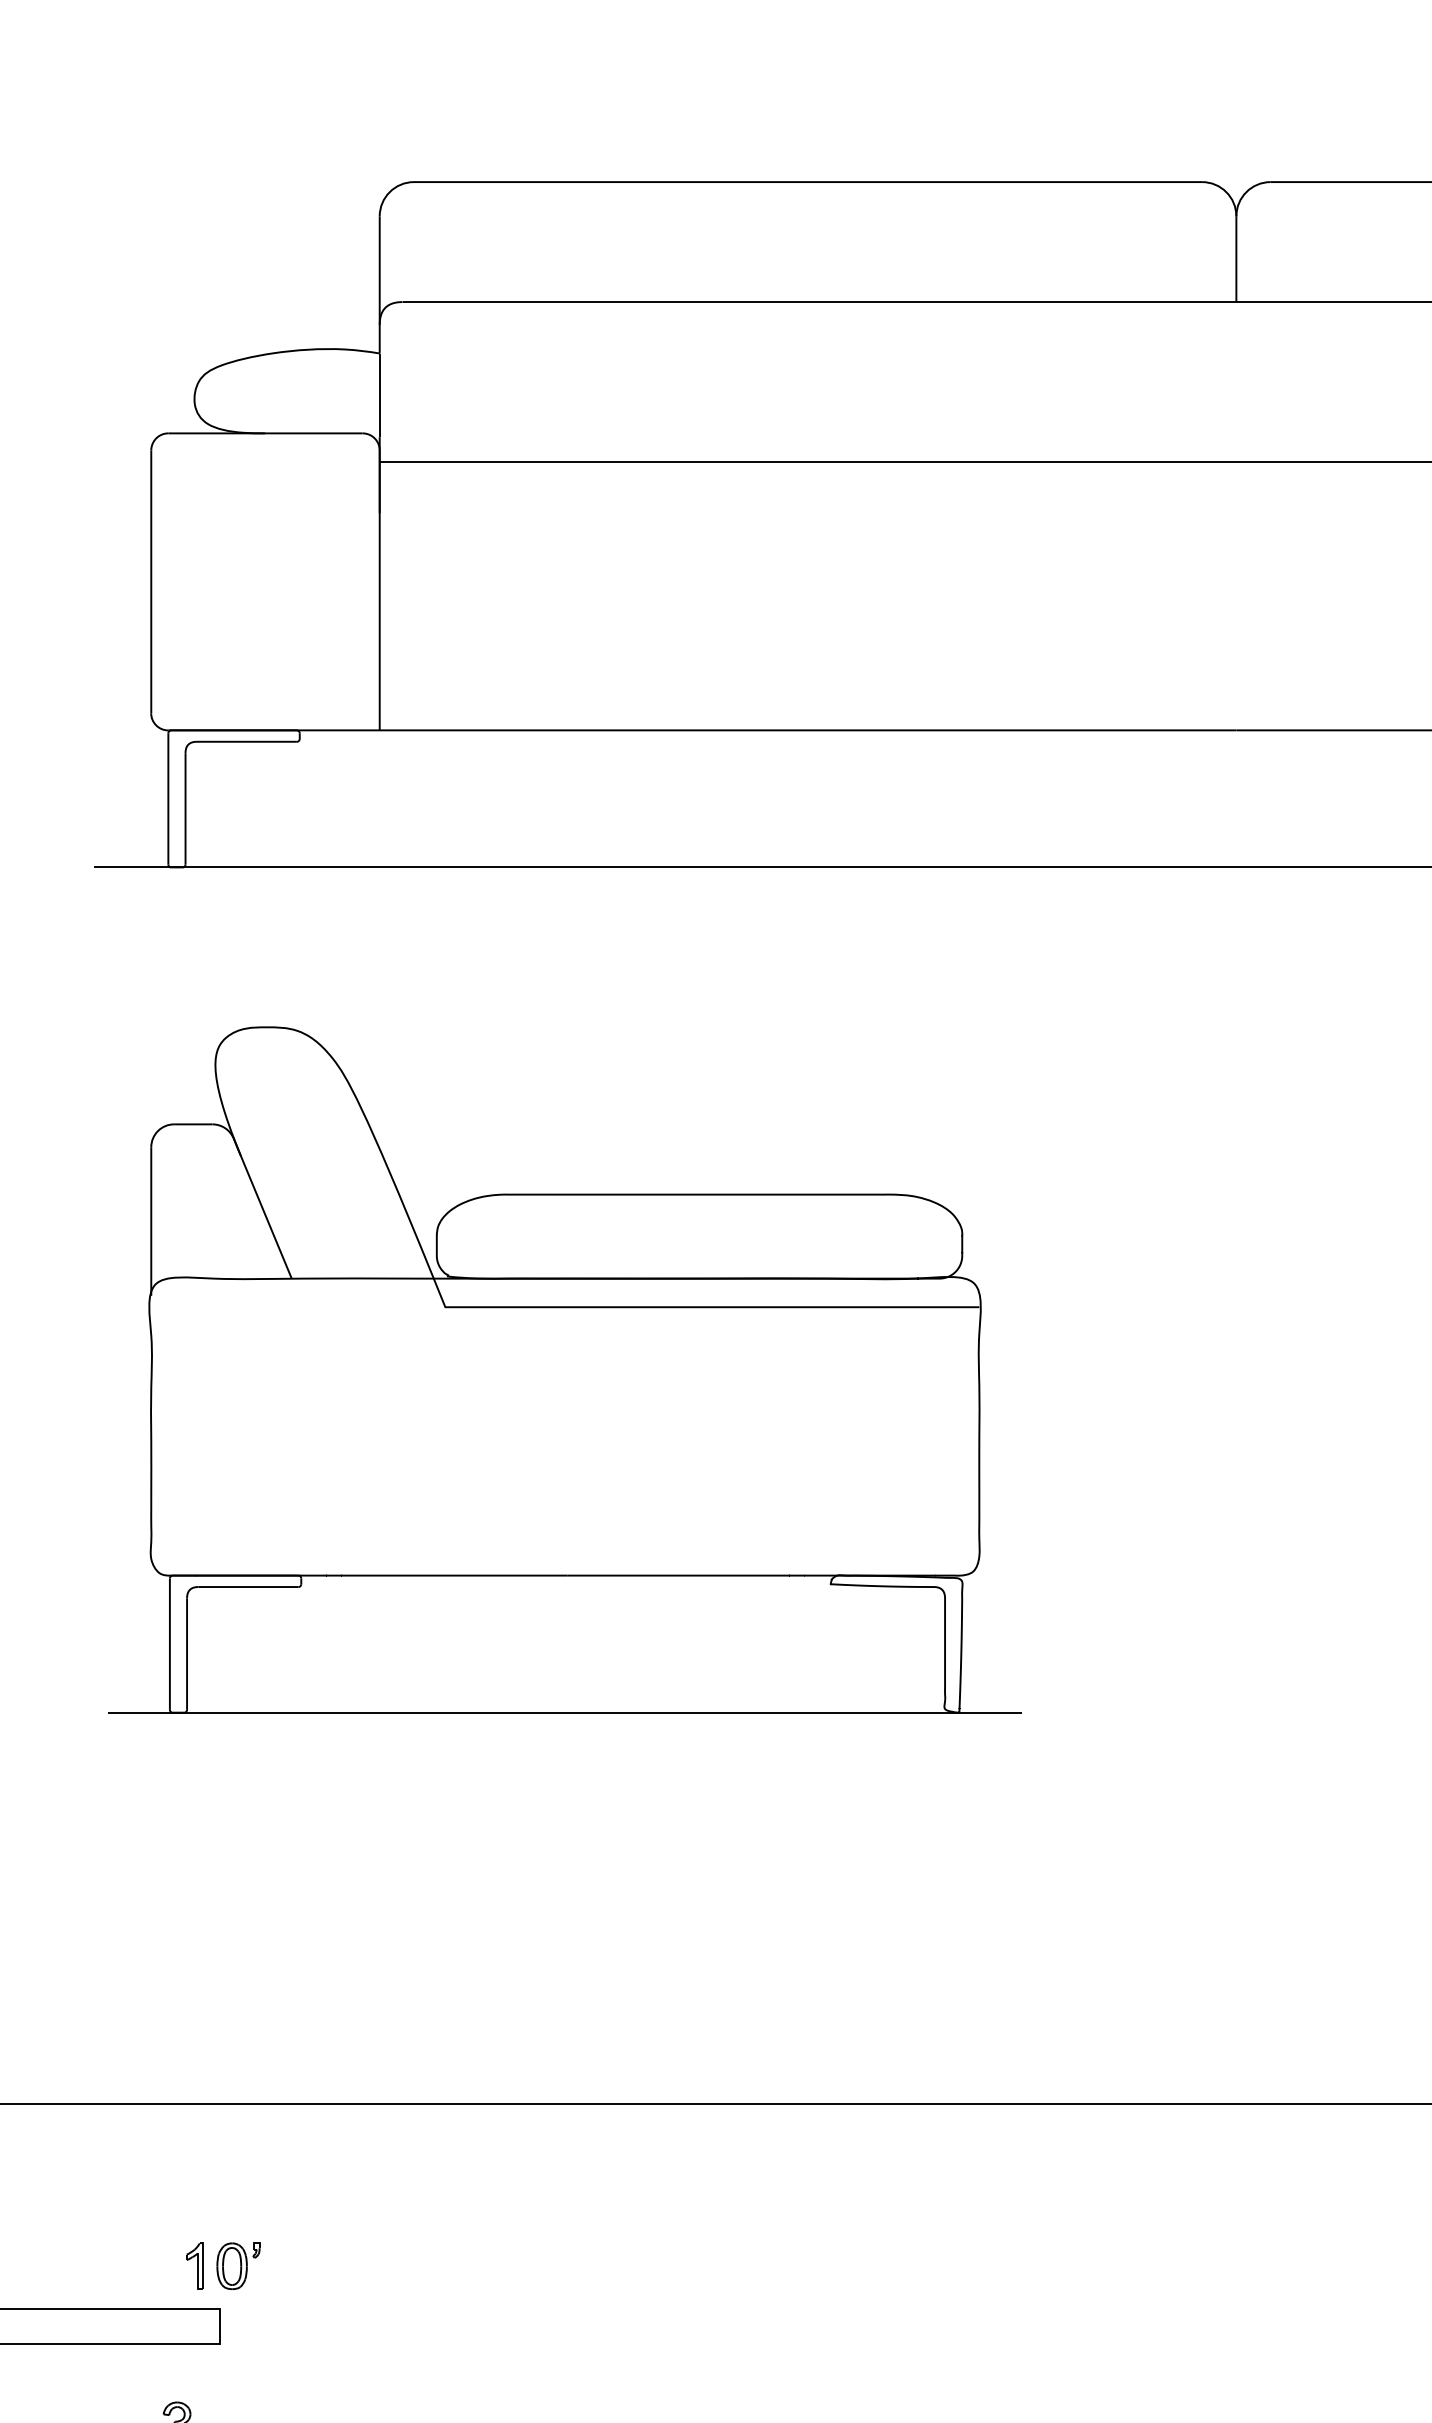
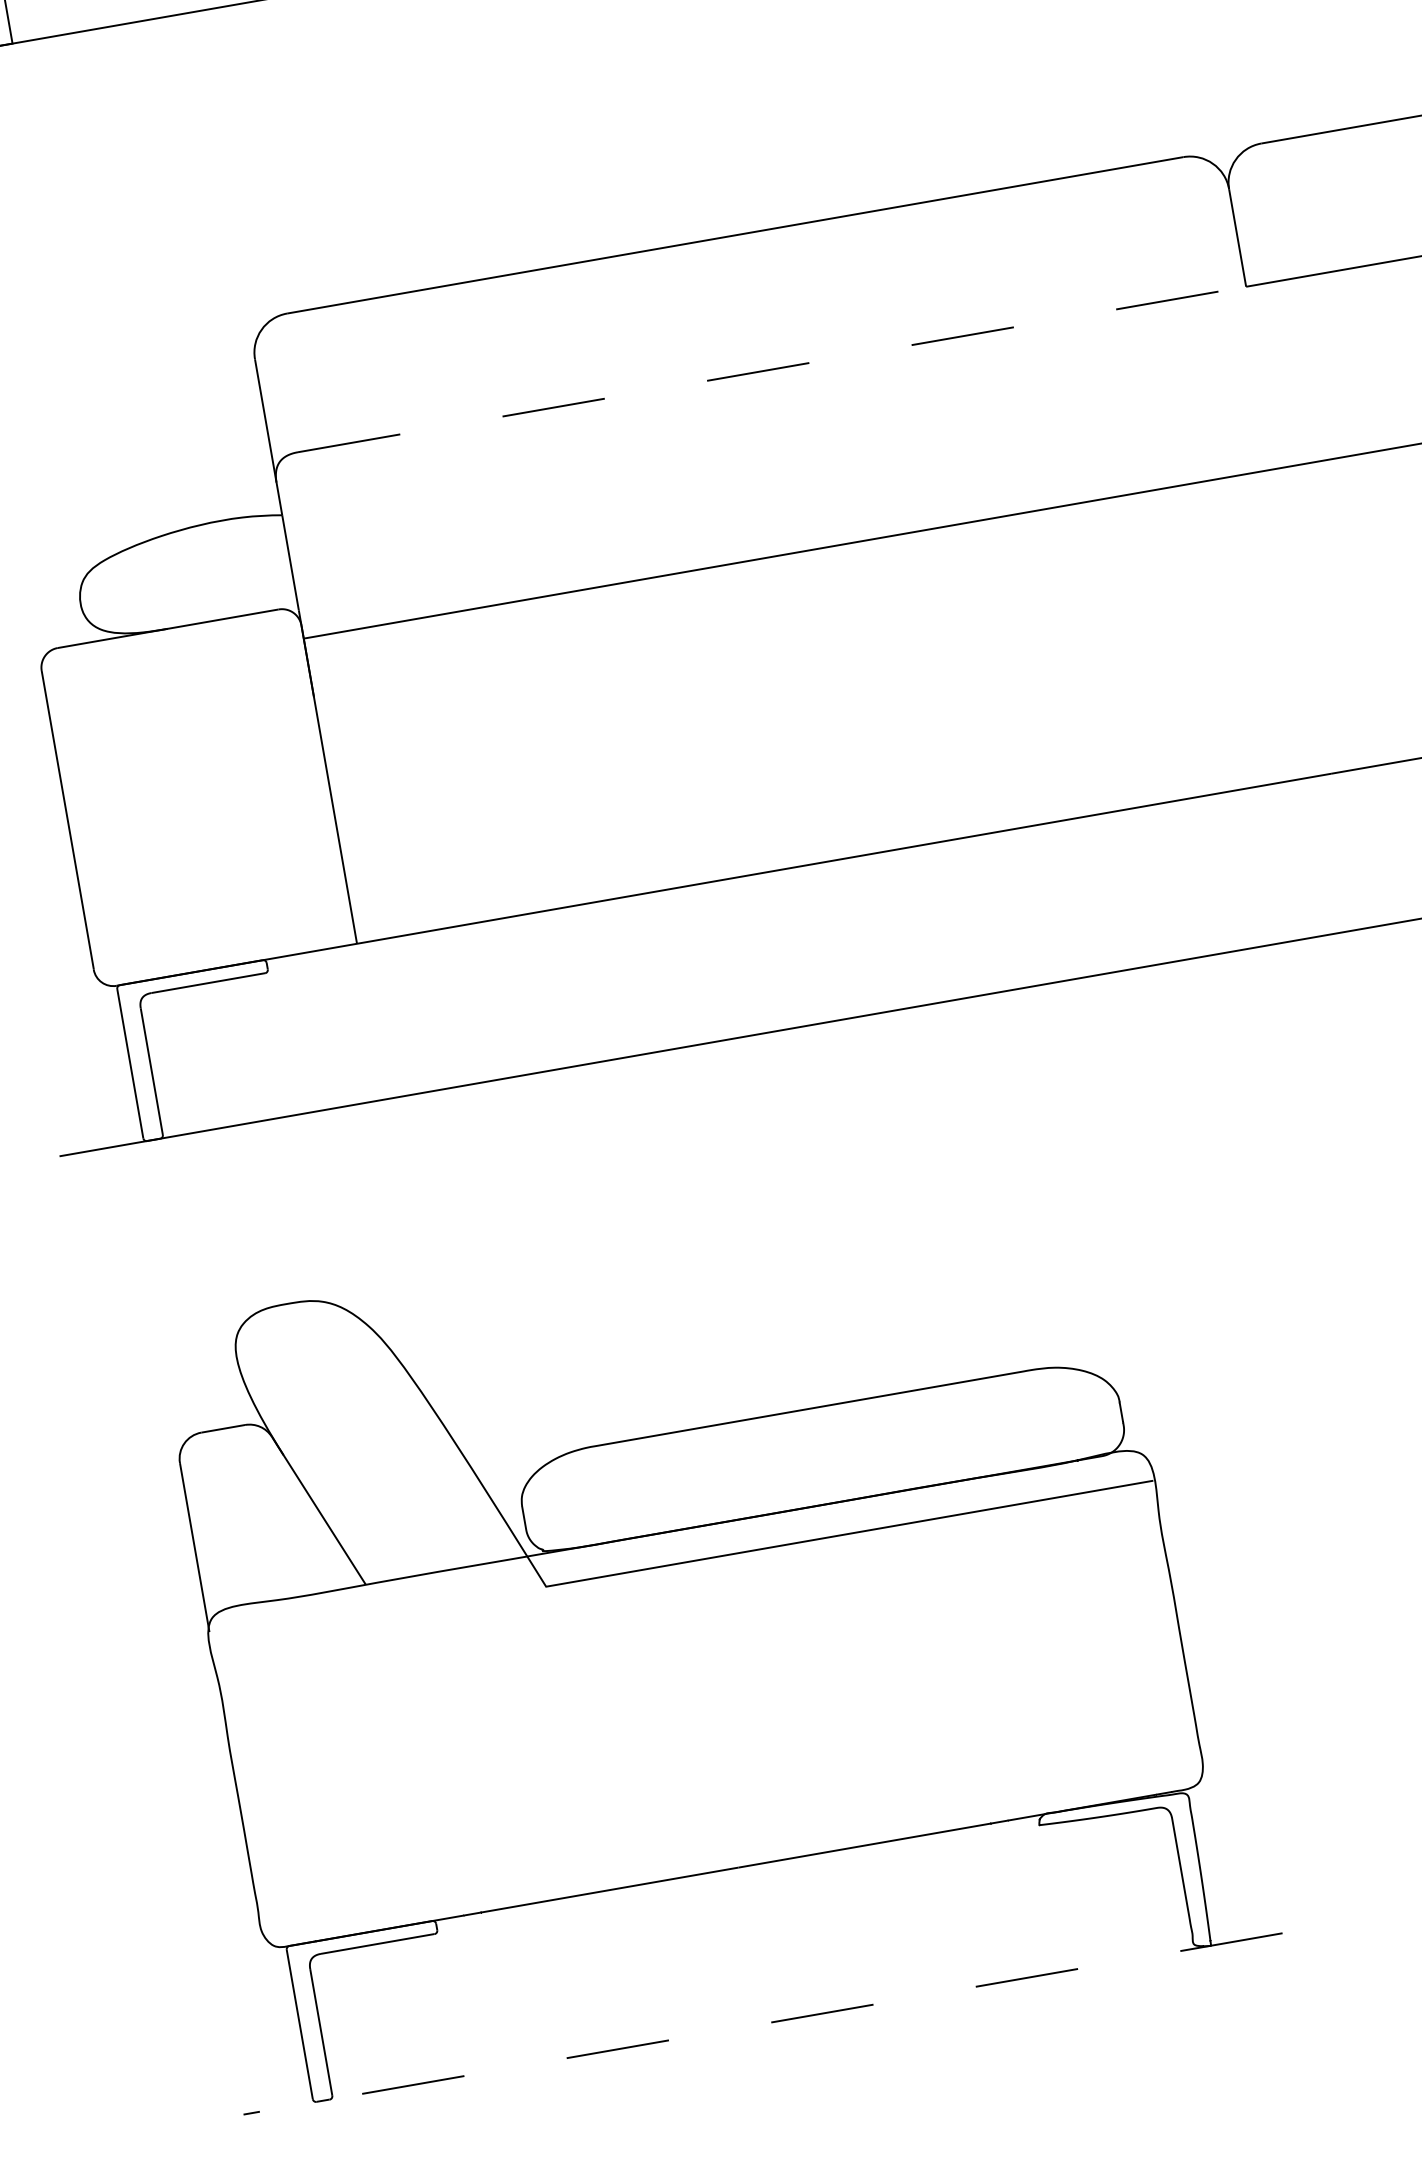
line: (819, 302) -> (772, 369), solid -> dashed
line: (565, 1712) -> (763, 2023), solid -> dashed

